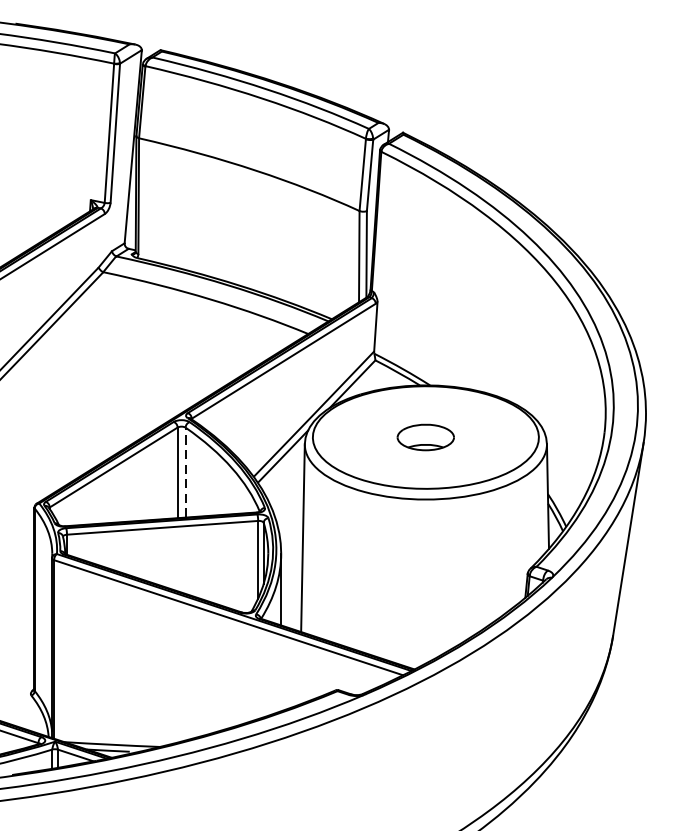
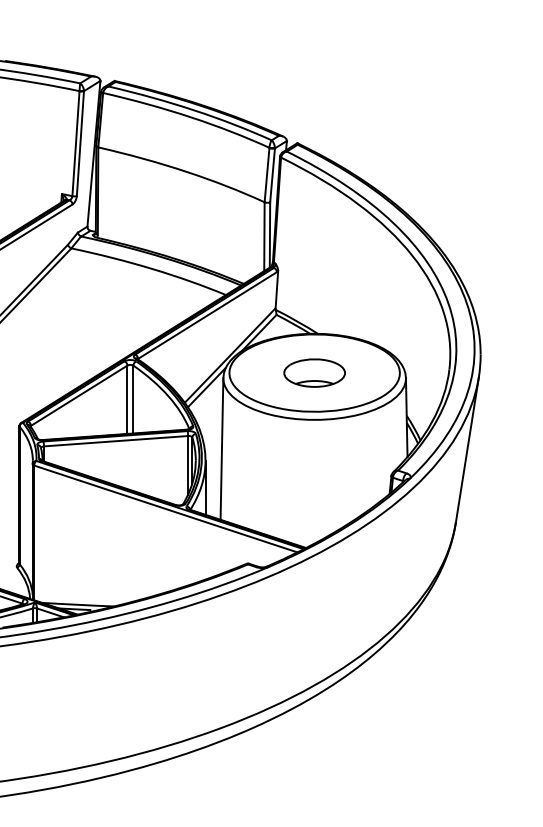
part: (425, 436) -> (314, 372), size x1.43
line: (185, 472) -> (133, 399), dashed -> solid

